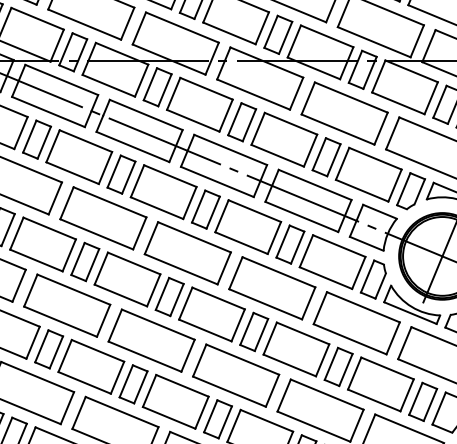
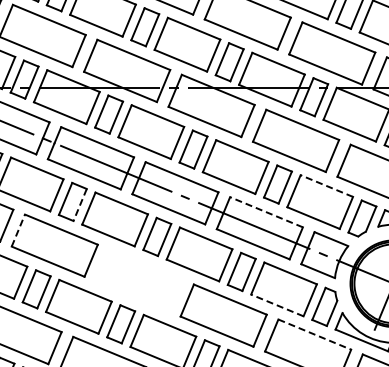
line: (374, 158) -> (325, 185), solid -> dashed
line: (128, 178) -> (79, 205), solid -> dashed
line: (314, 184) -> (265, 211), solid -> dashed
line: (67, 202) -> (18, 229), solid -> dashed
part: (187, 253) -> (138, 280), removed
line: (325, 277) -> (276, 304), solid -> dashed
line: (363, 307) -> (314, 334), solid -> dashed

